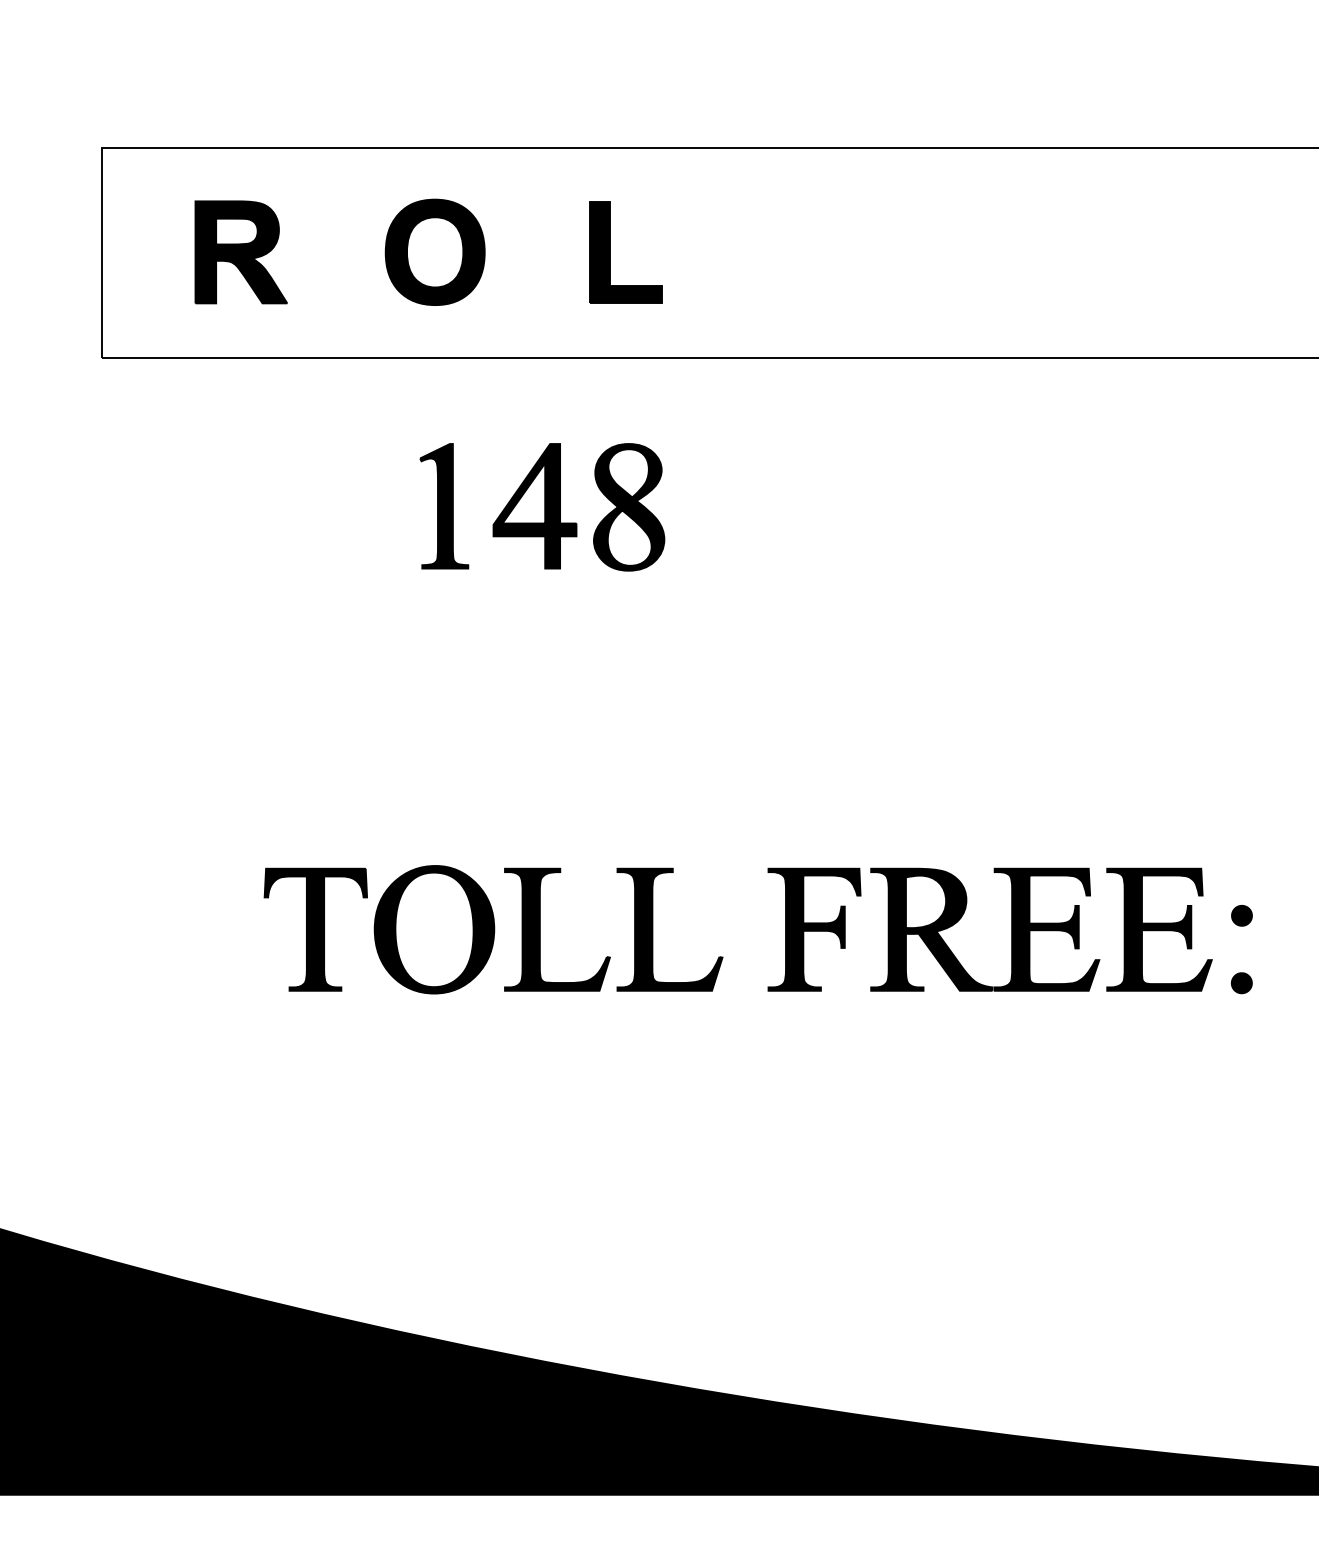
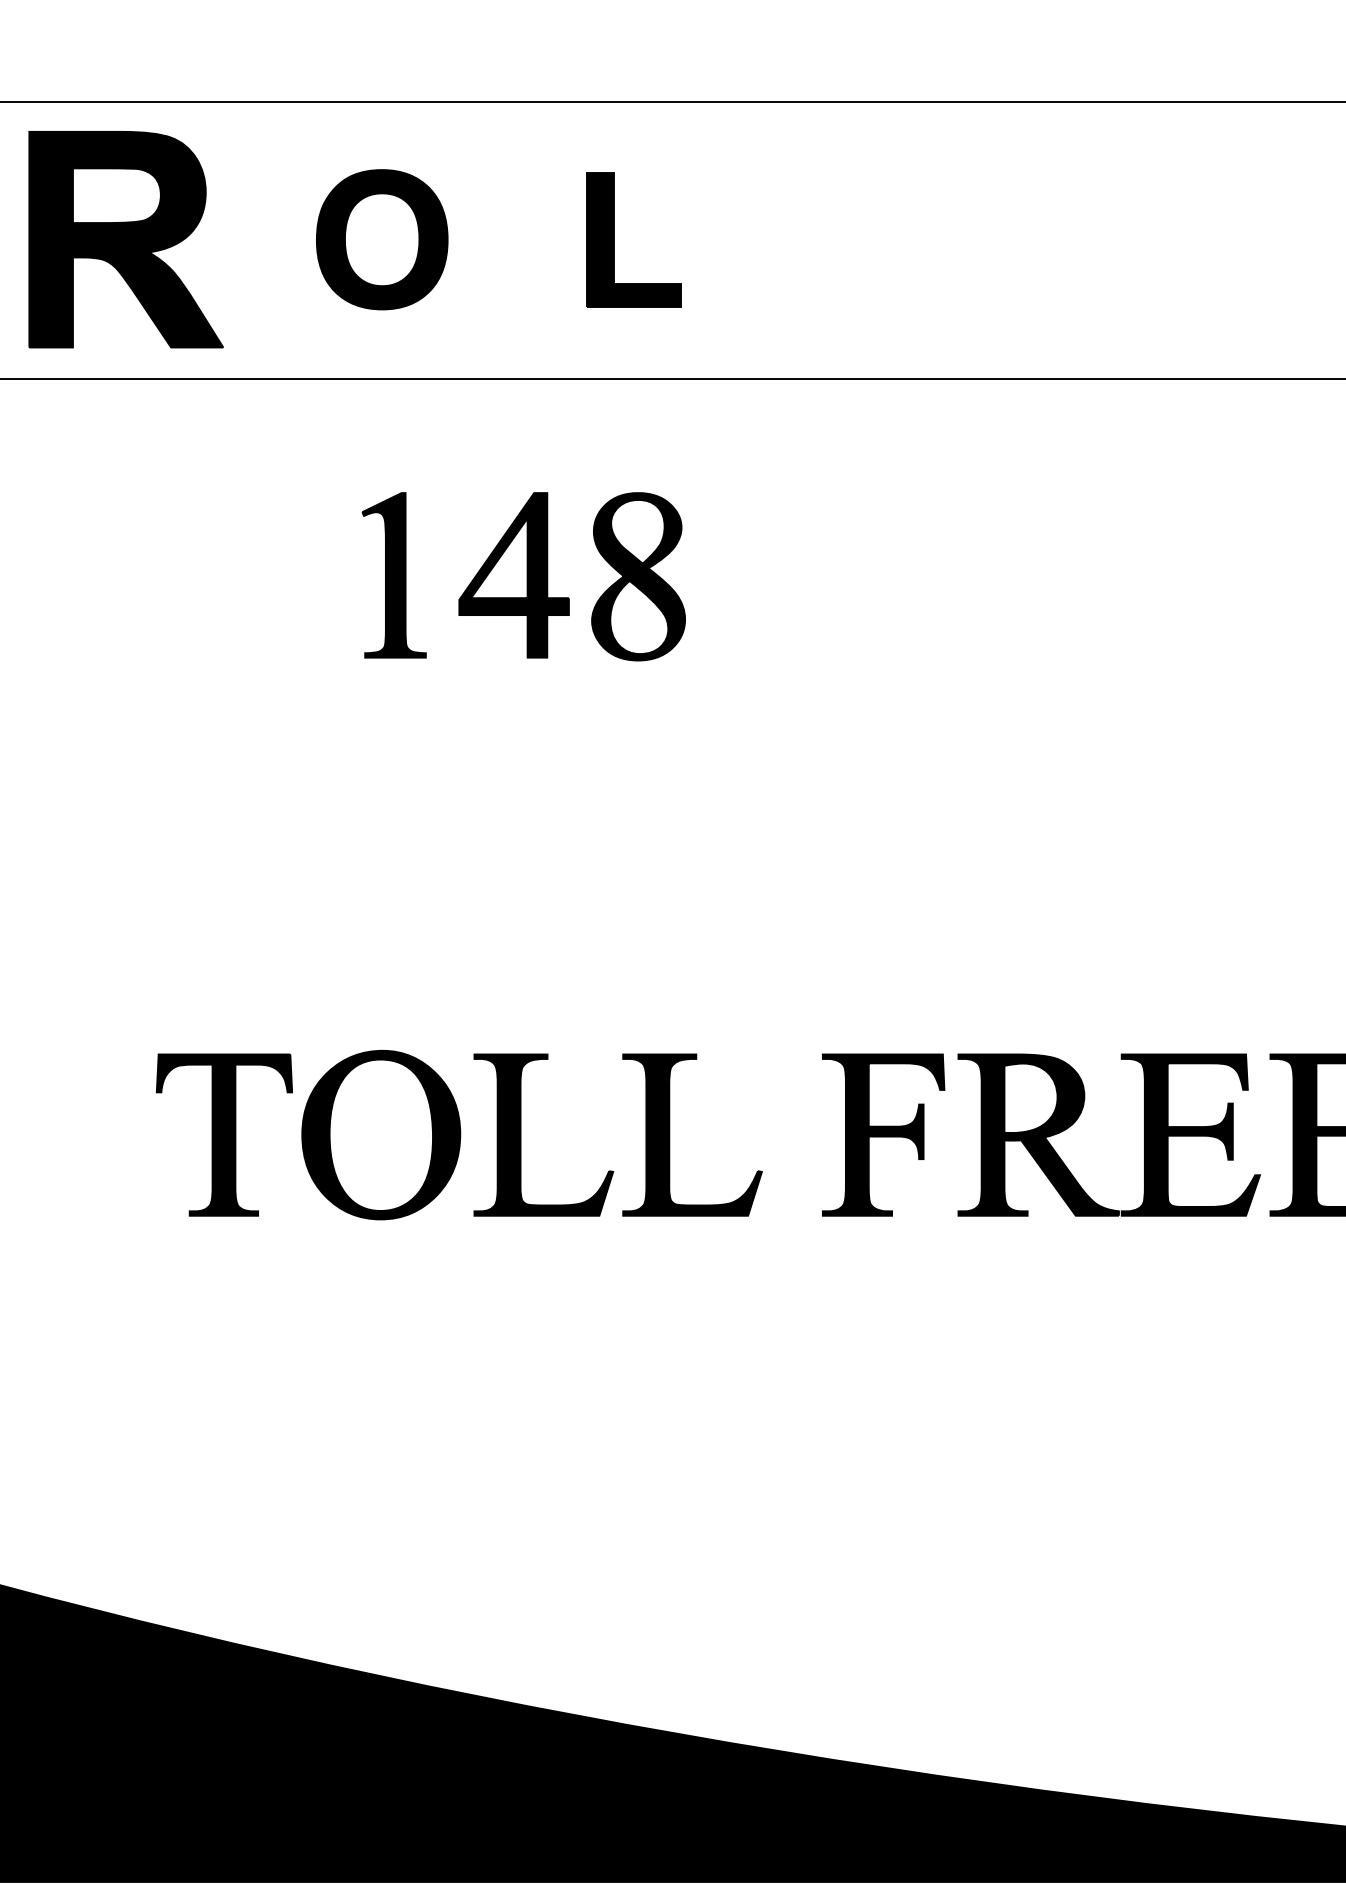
part: (240, 252) -> (124, 239), size x1.6

